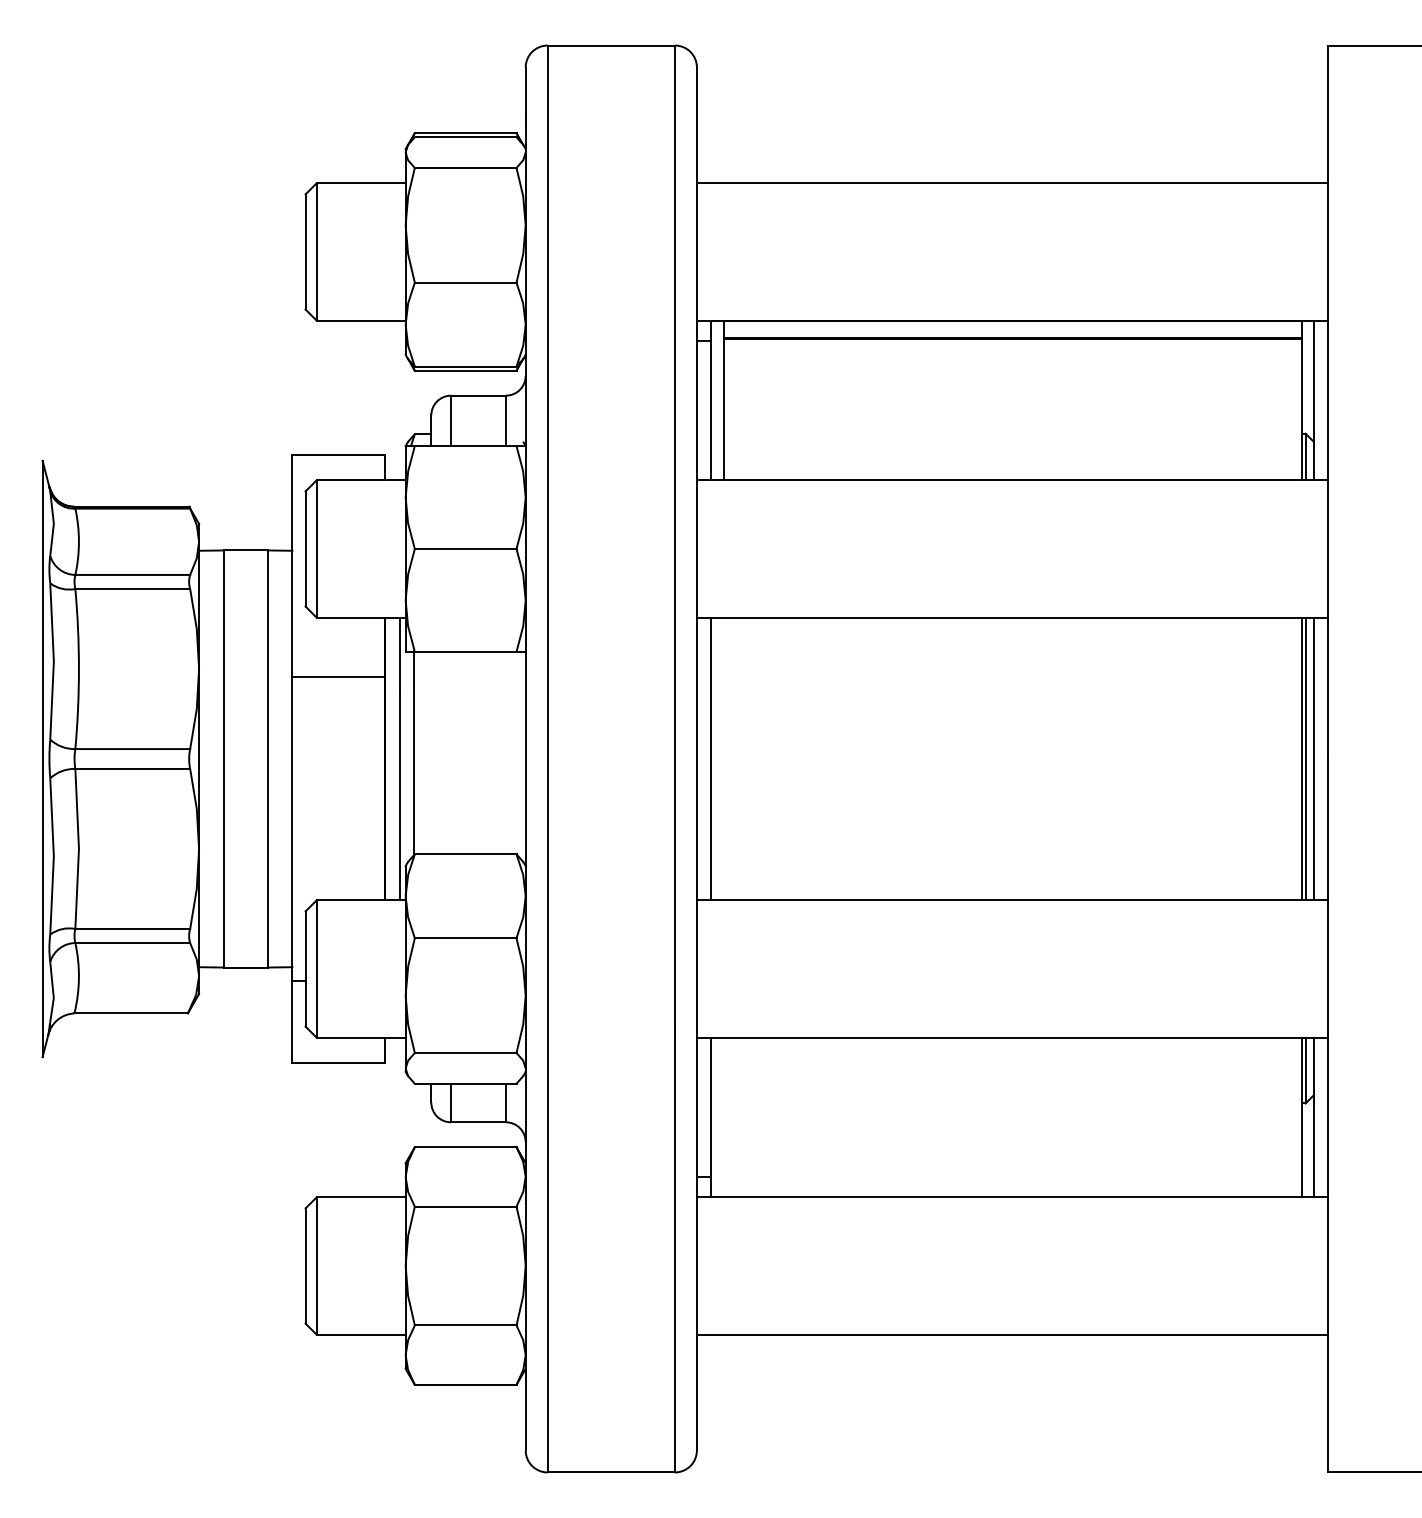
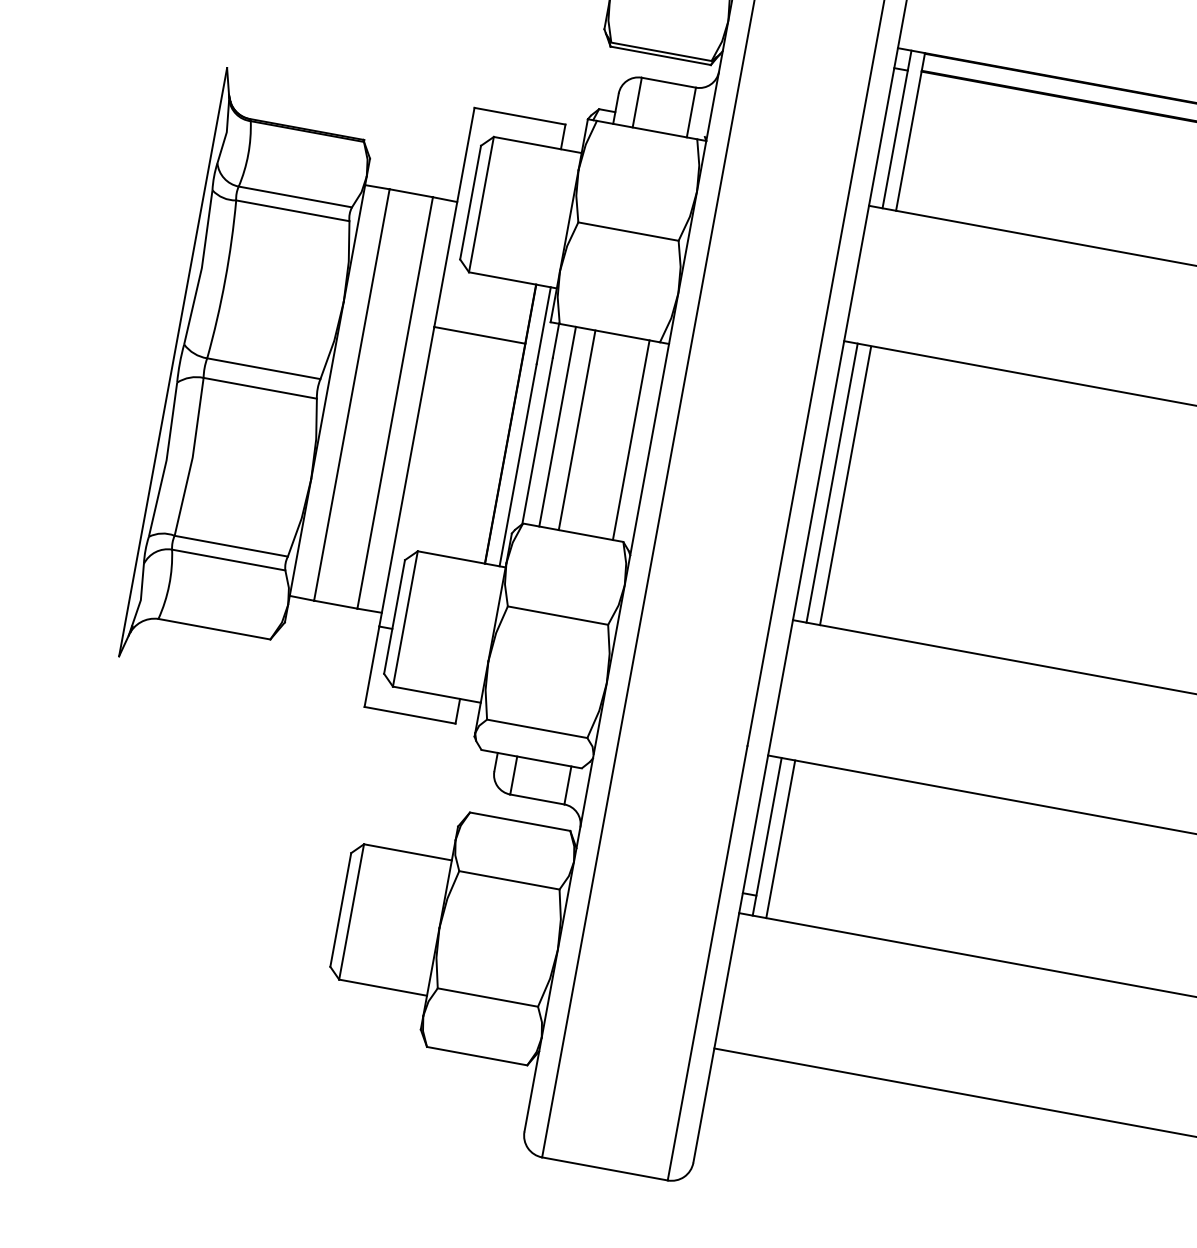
line: (431, 752) -> (557, 426), added
line: (451, 752) -> (577, 429), added
line: (505, 752) -> (630, 439), added
line: (724, 759) -> (845, 486), added
line: (724, 1117) -> (780, 839), added

